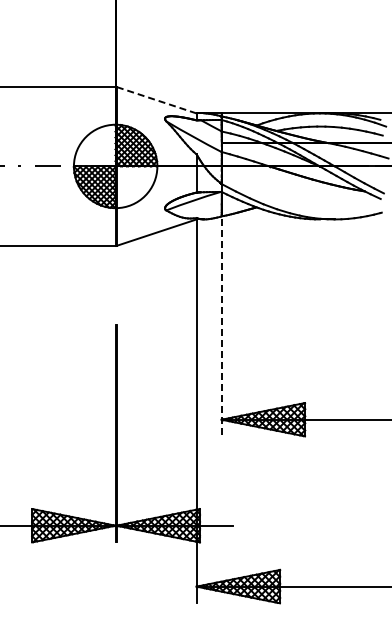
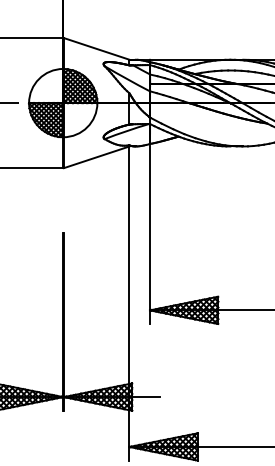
line: (156, 100) -> (96, 49), dashed -> solid
line: (221, 328) -> (149, 235), dashed -> solid

